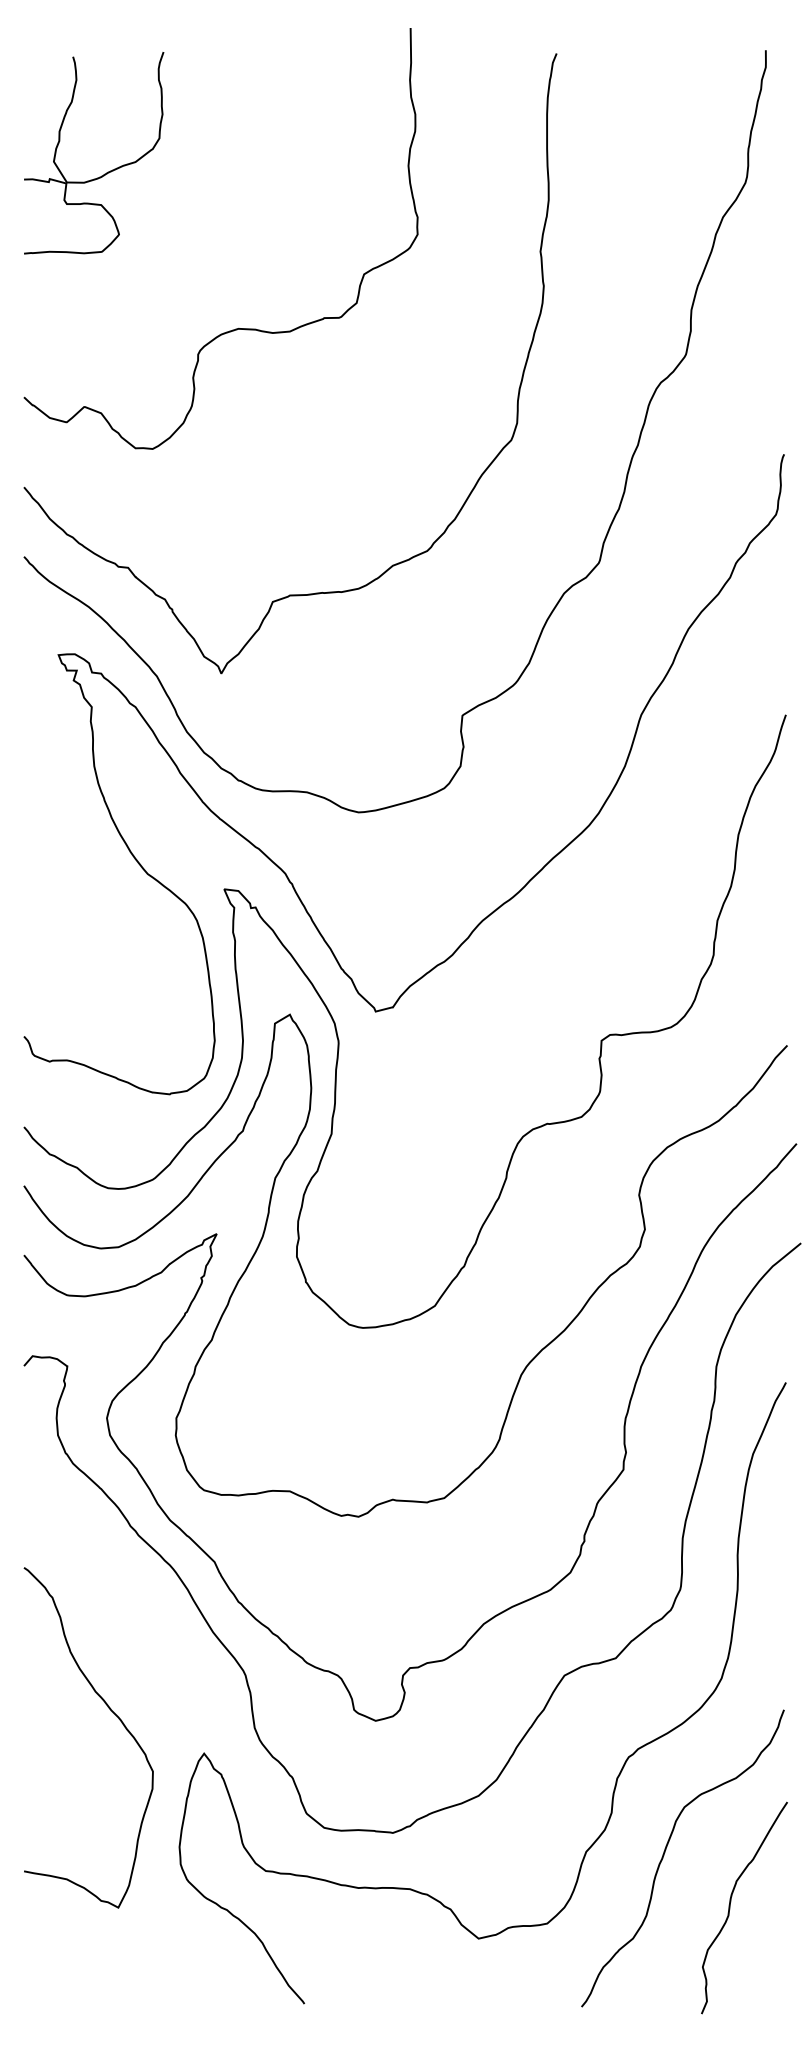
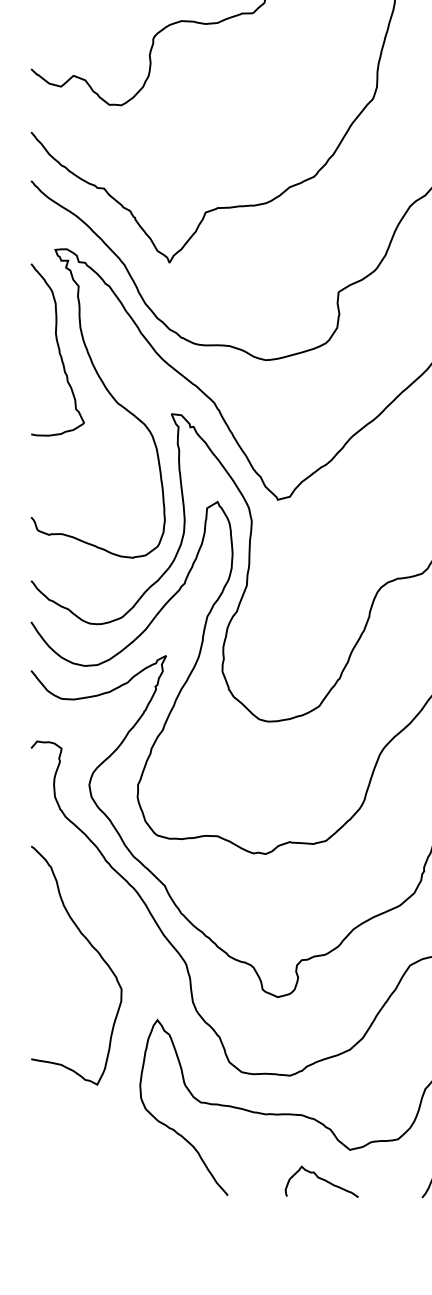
curve: (63, 797) -> (58, 349), added
curve: (112, 1712) -> (93, 947), moved
curve: (438, 1981) -> (321, 1179), added

